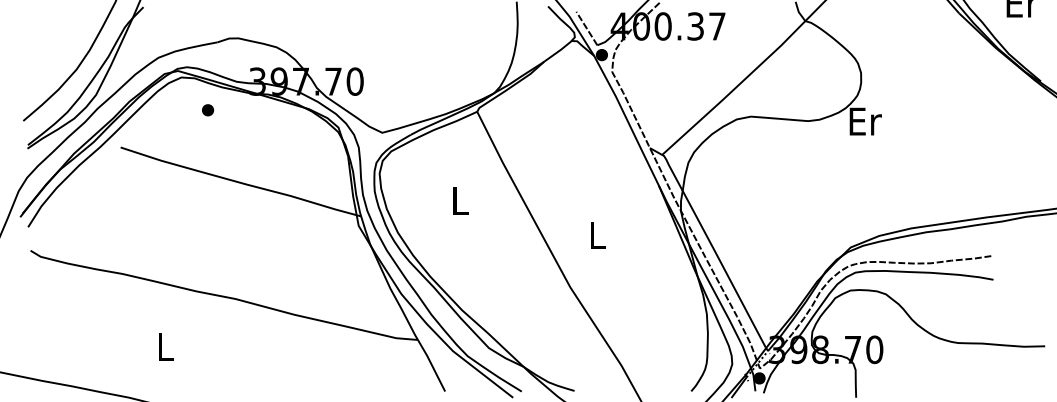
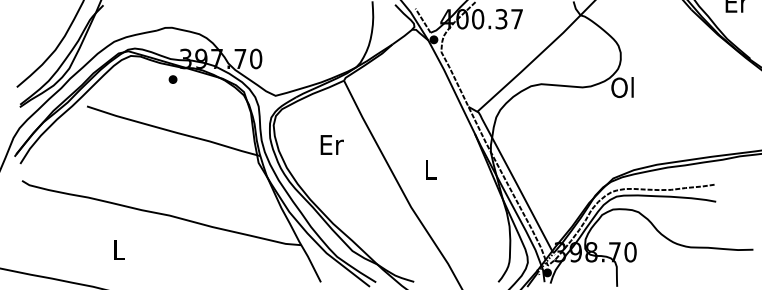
part: (208, 110) -> (173, 79), moved
text: (864, 120) -> (623, 86), Er -> Ol
text: (461, 200) -> (332, 144), L -> Er

